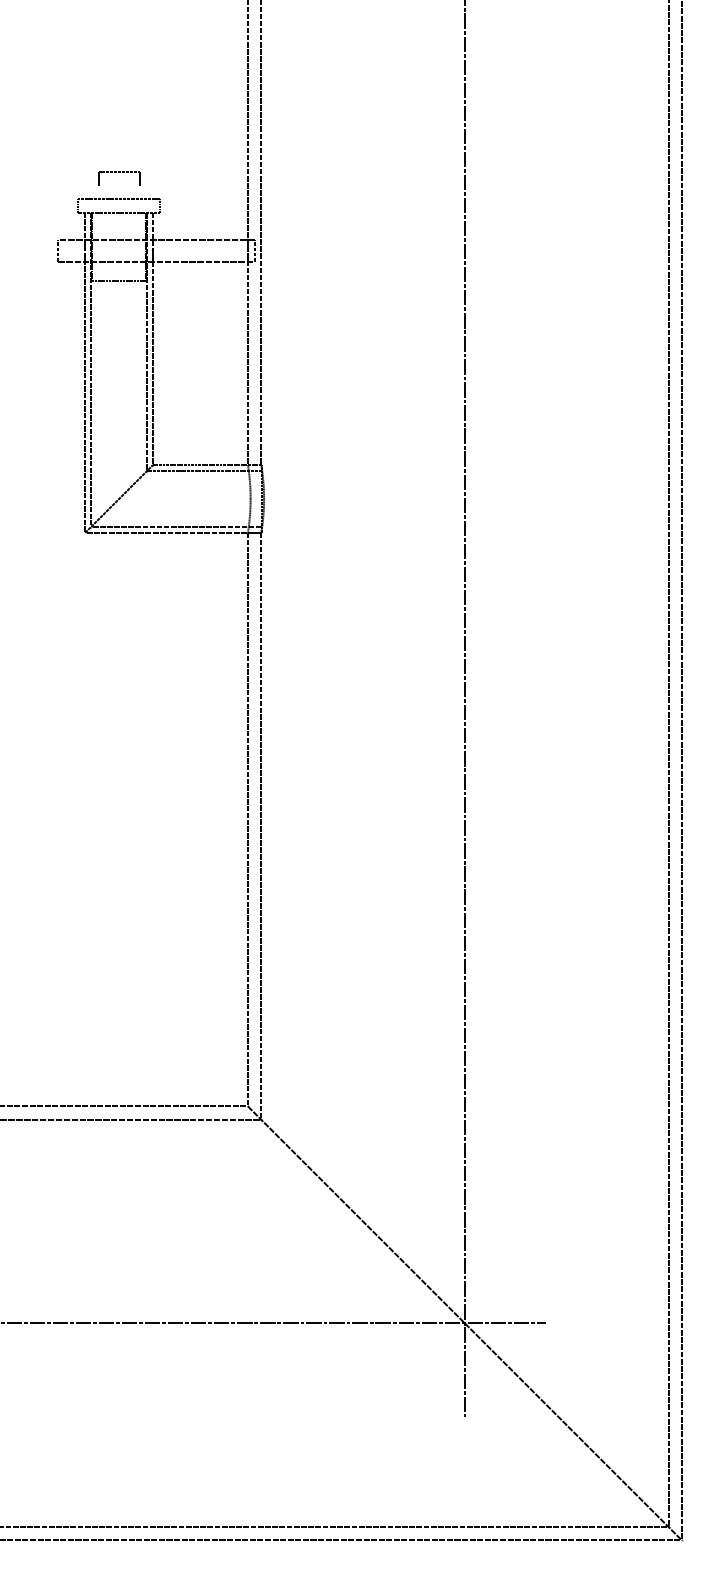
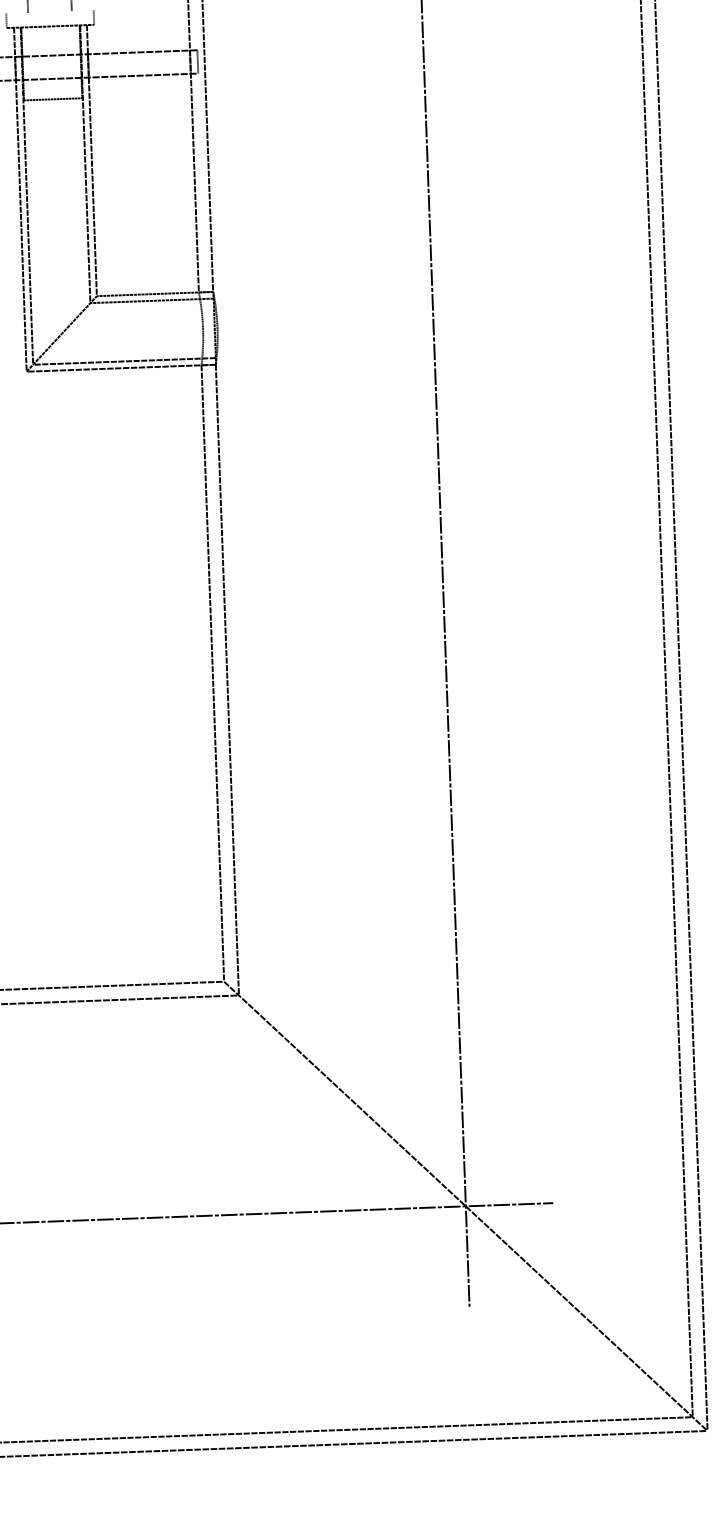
line: (118, 199) -> (49, 12), removed

